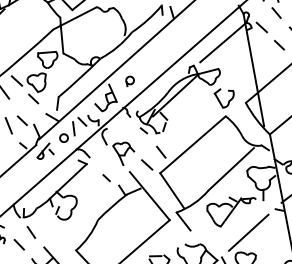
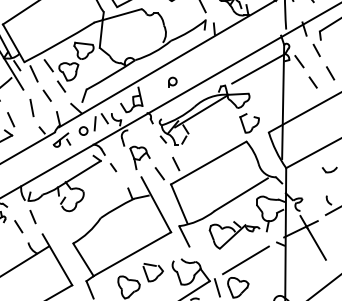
part: (129, 80) -> (172, 81), moved
line: (21, 120) -> (46, 95), moved
line: (106, 177) -> (113, 167), moved

